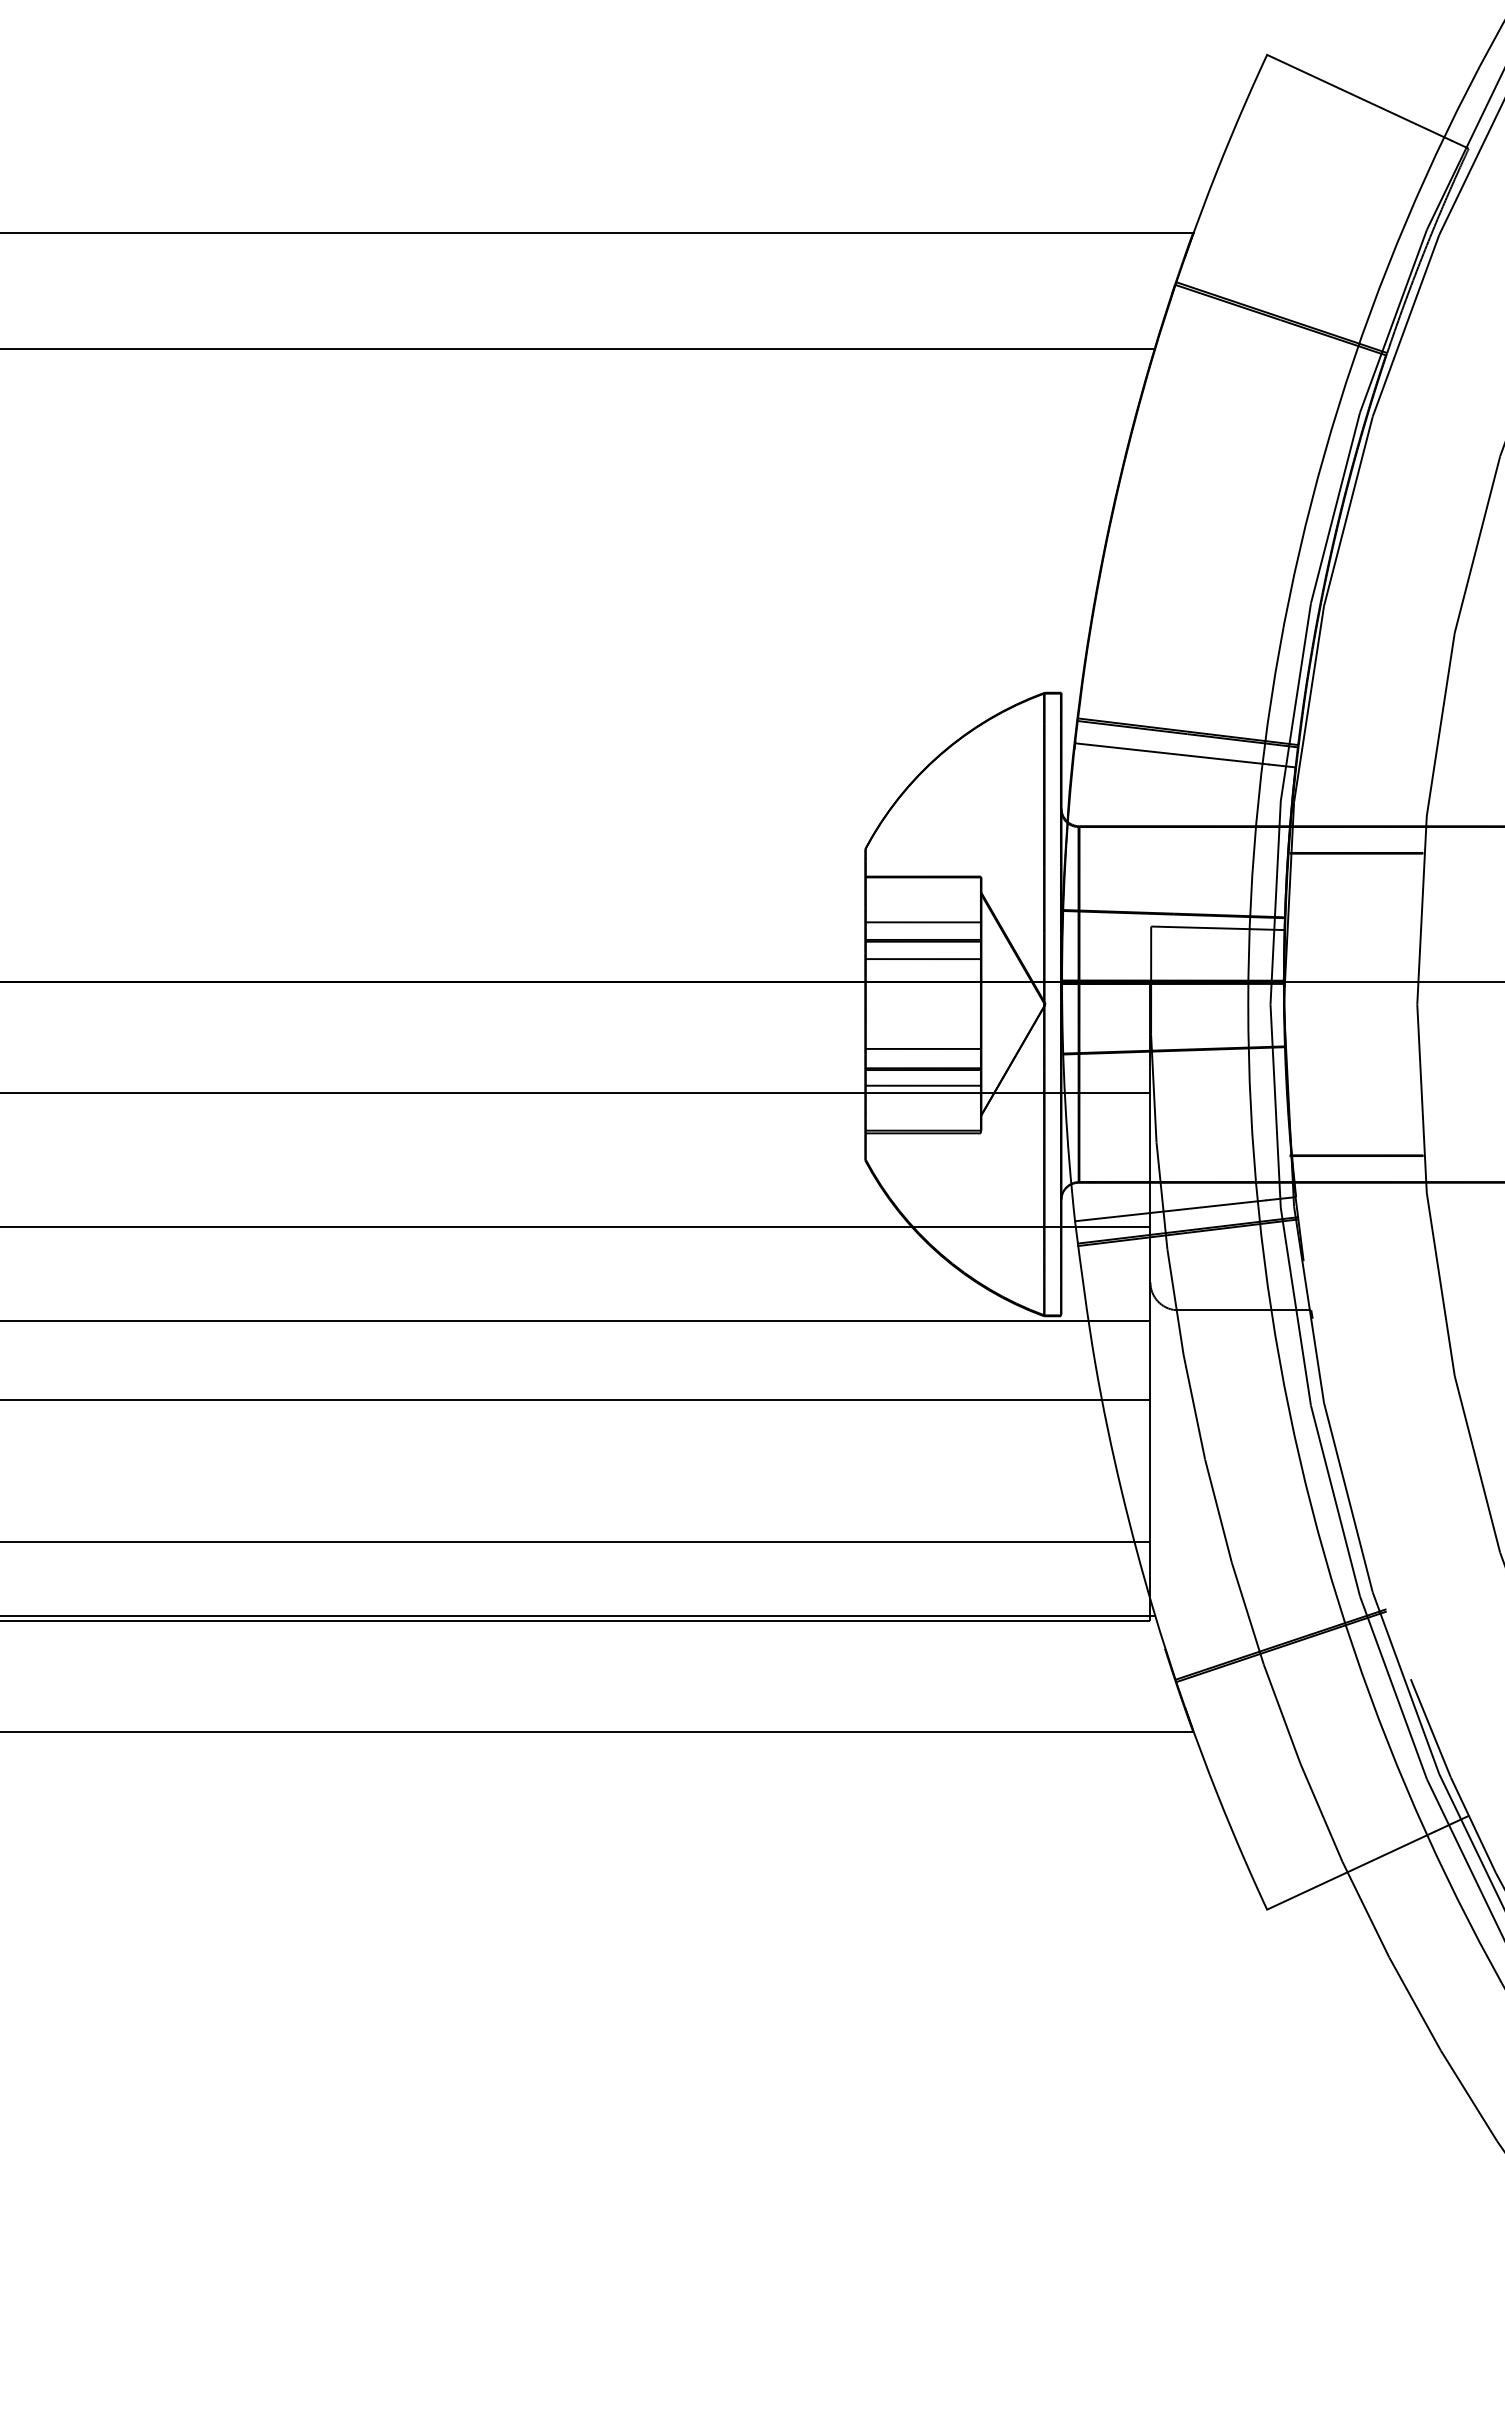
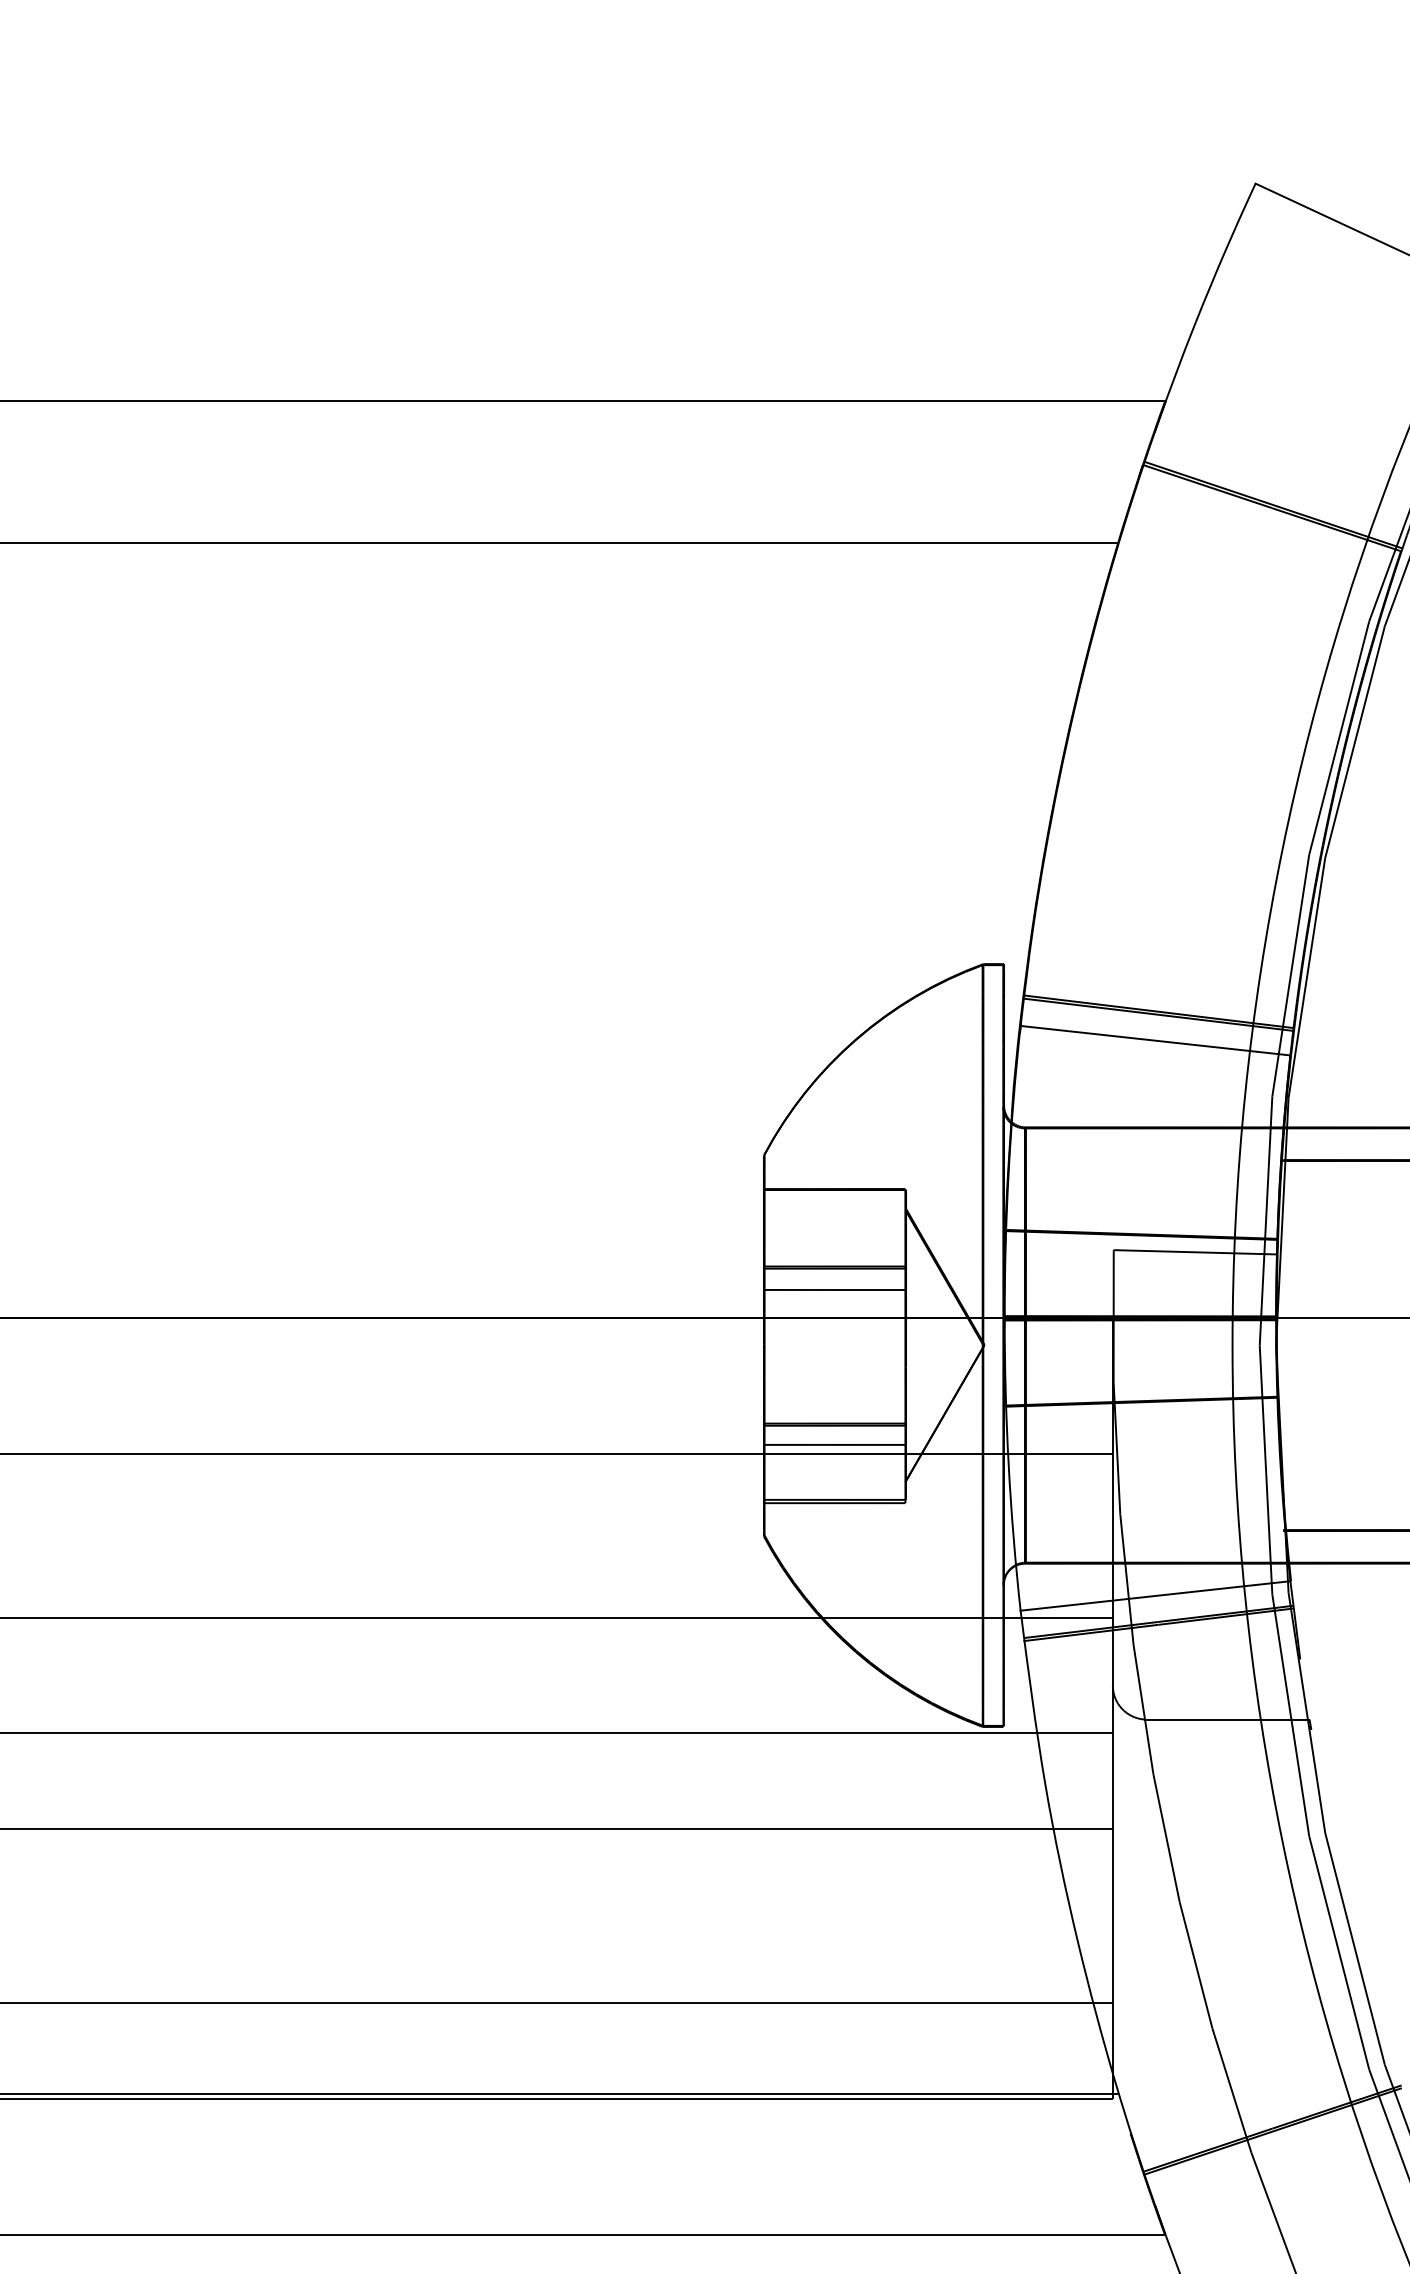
line: (923, 922) -> (835, 1245), removed
line: (923, 1048) -> (835, 1399), removed

